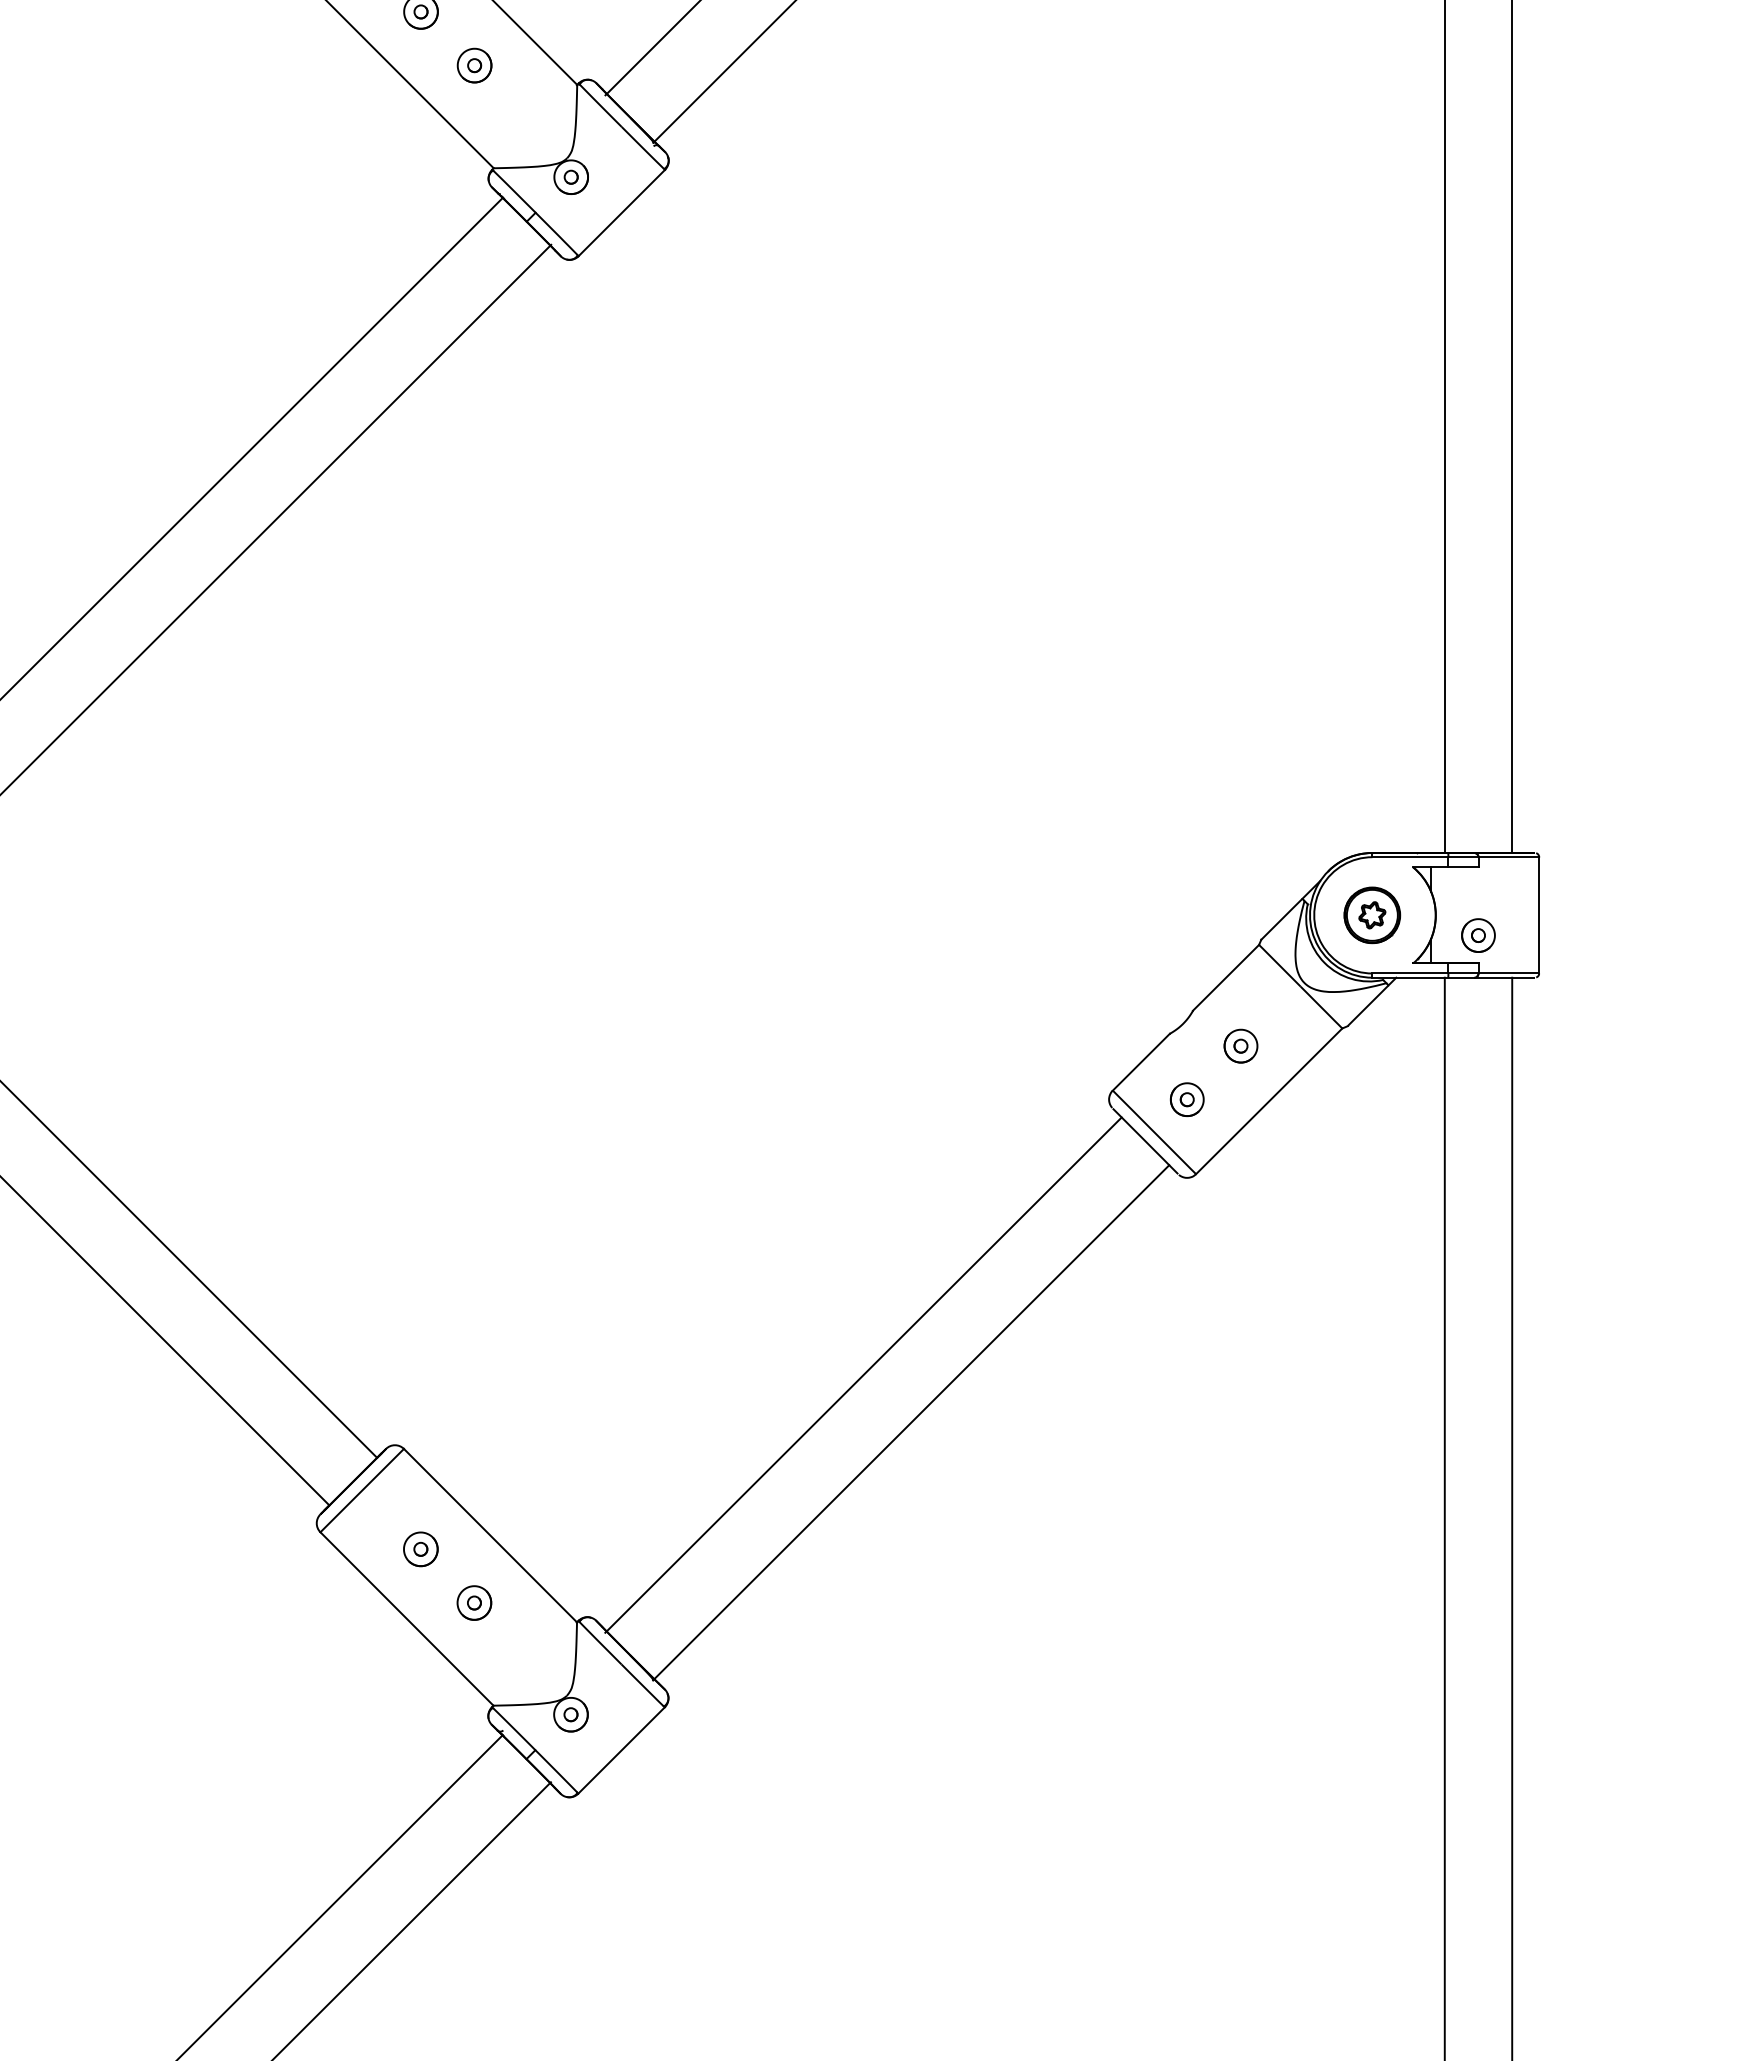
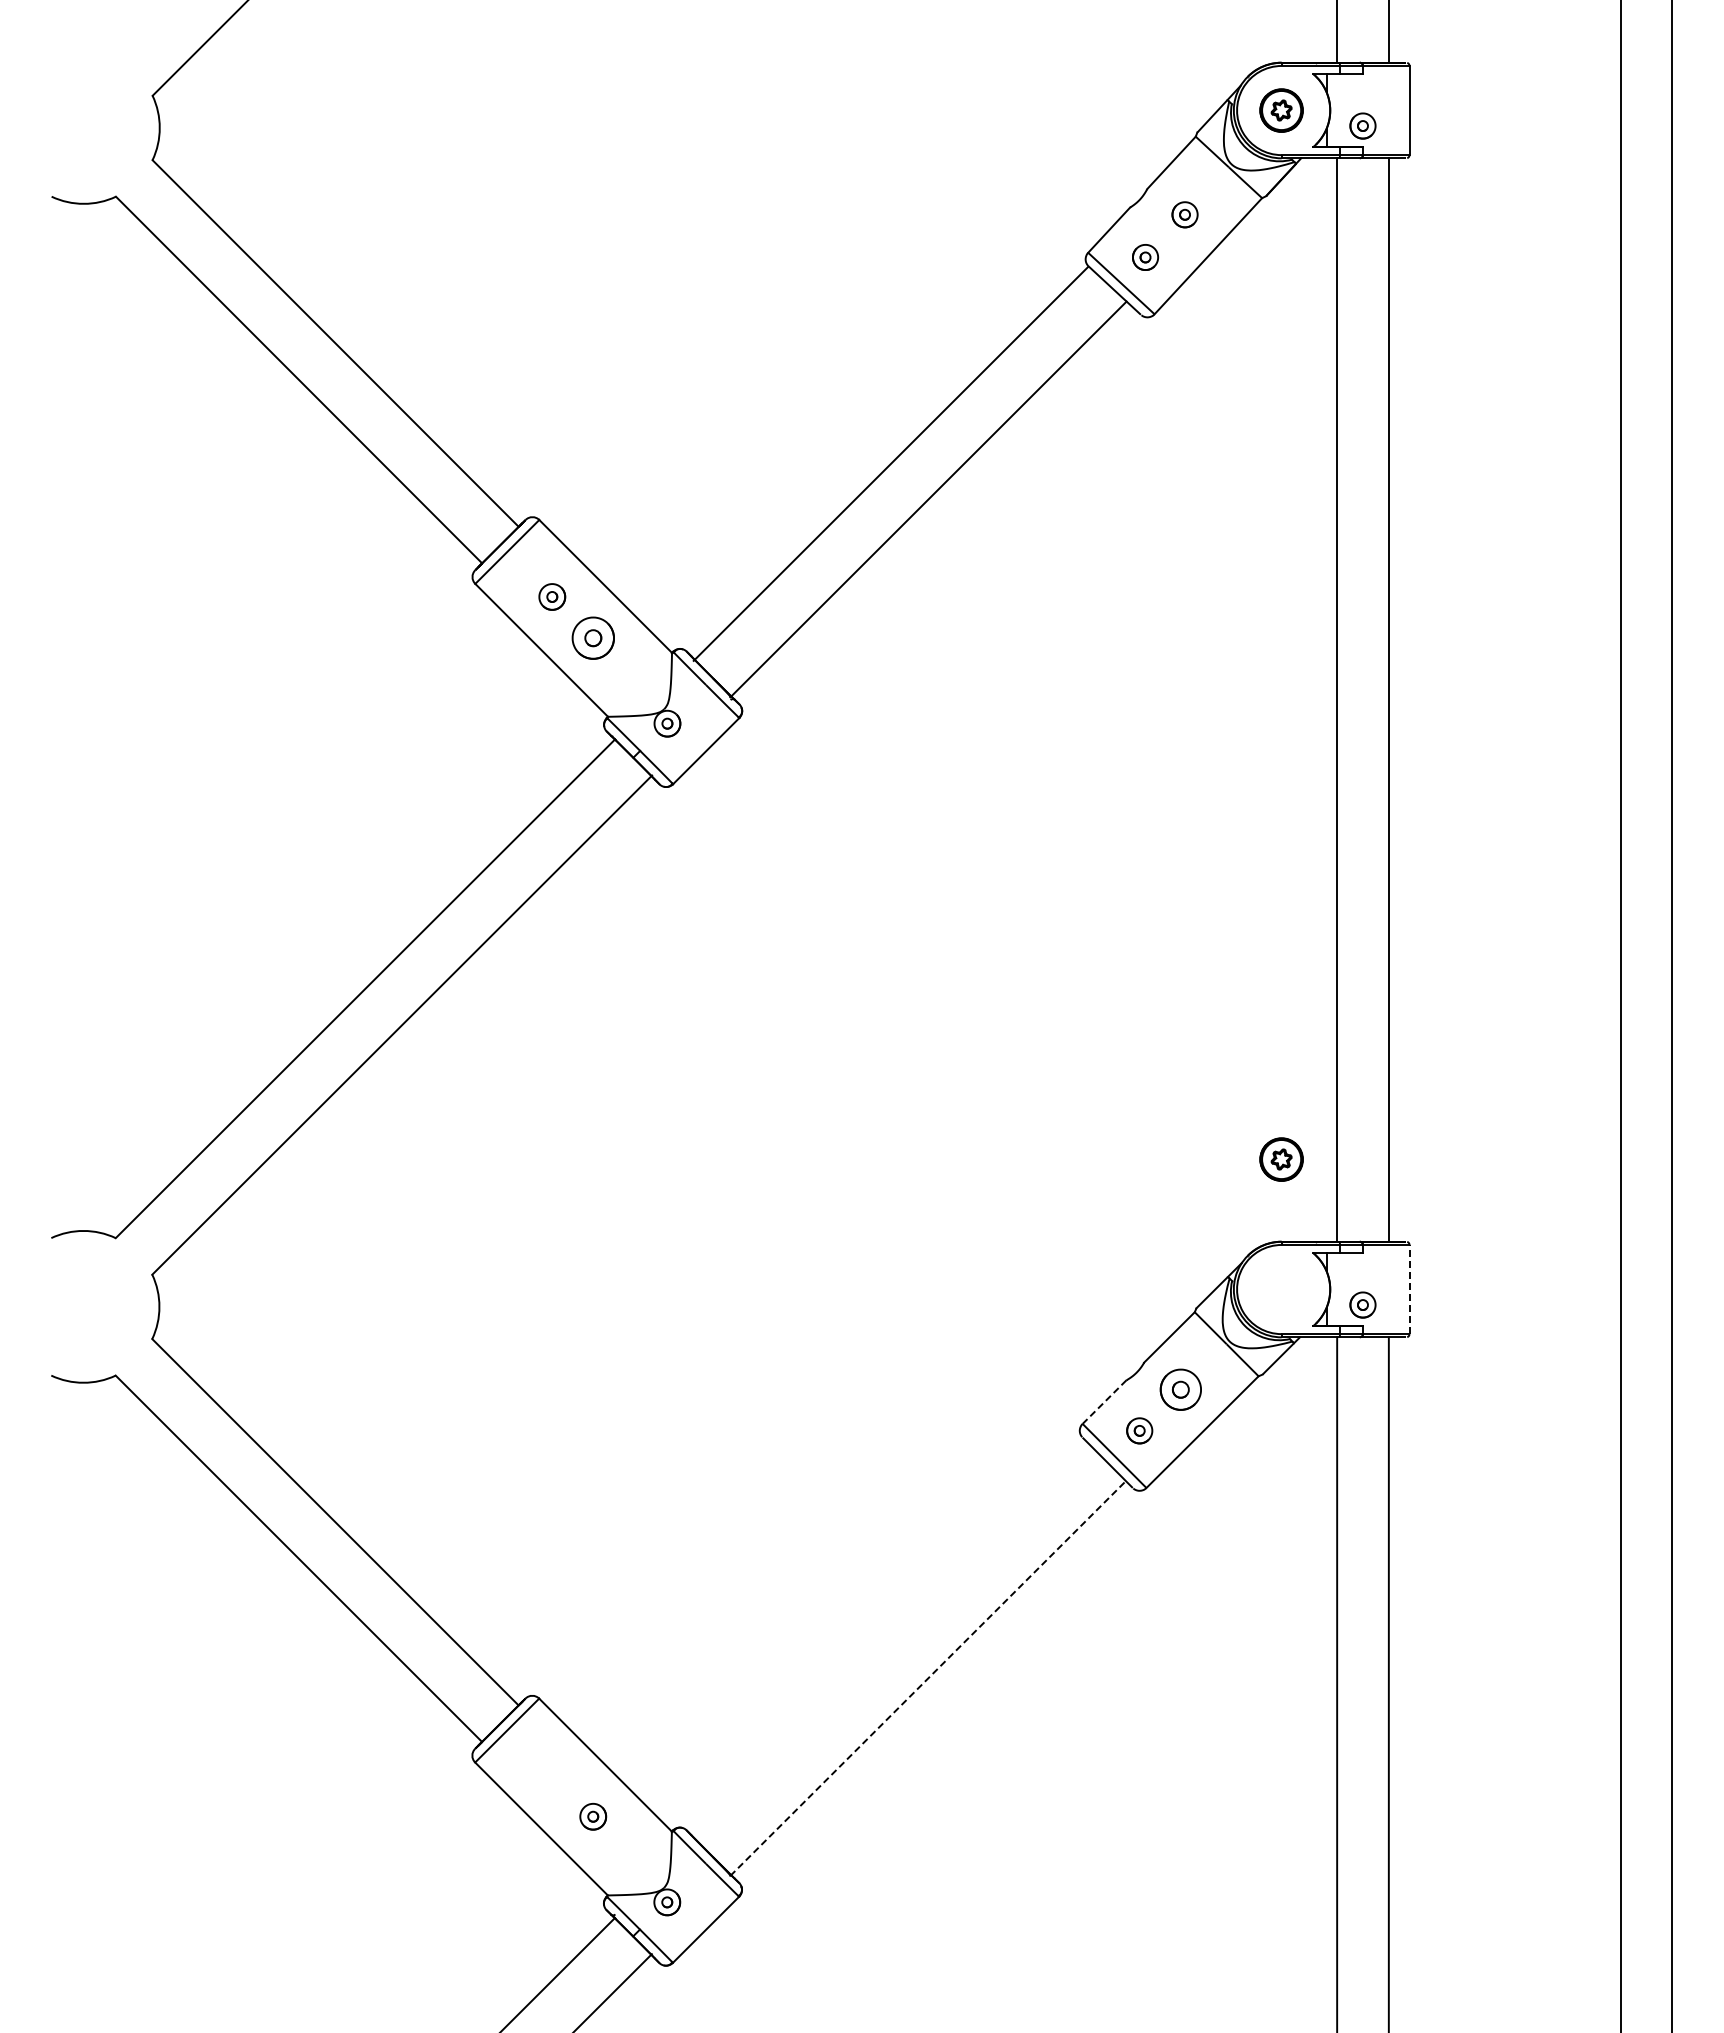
part: (474, 64) -> (593, 637), size x1.6
part: (1372, 915) -> (1281, 1159), moved
line: (1539, 915) -> (1409, 1289), solid -> dashed
part: (1240, 1045) -> (1180, 1389), size x1.6
line: (1141, 1062) -> (1104, 1402), solid -> dashed
line: (863, 1374) -> (891, 1641), removed
line: (911, 1422) -> (928, 1678), solid -> dashed
part: (419, 1549) -> (551, 1775), removed

